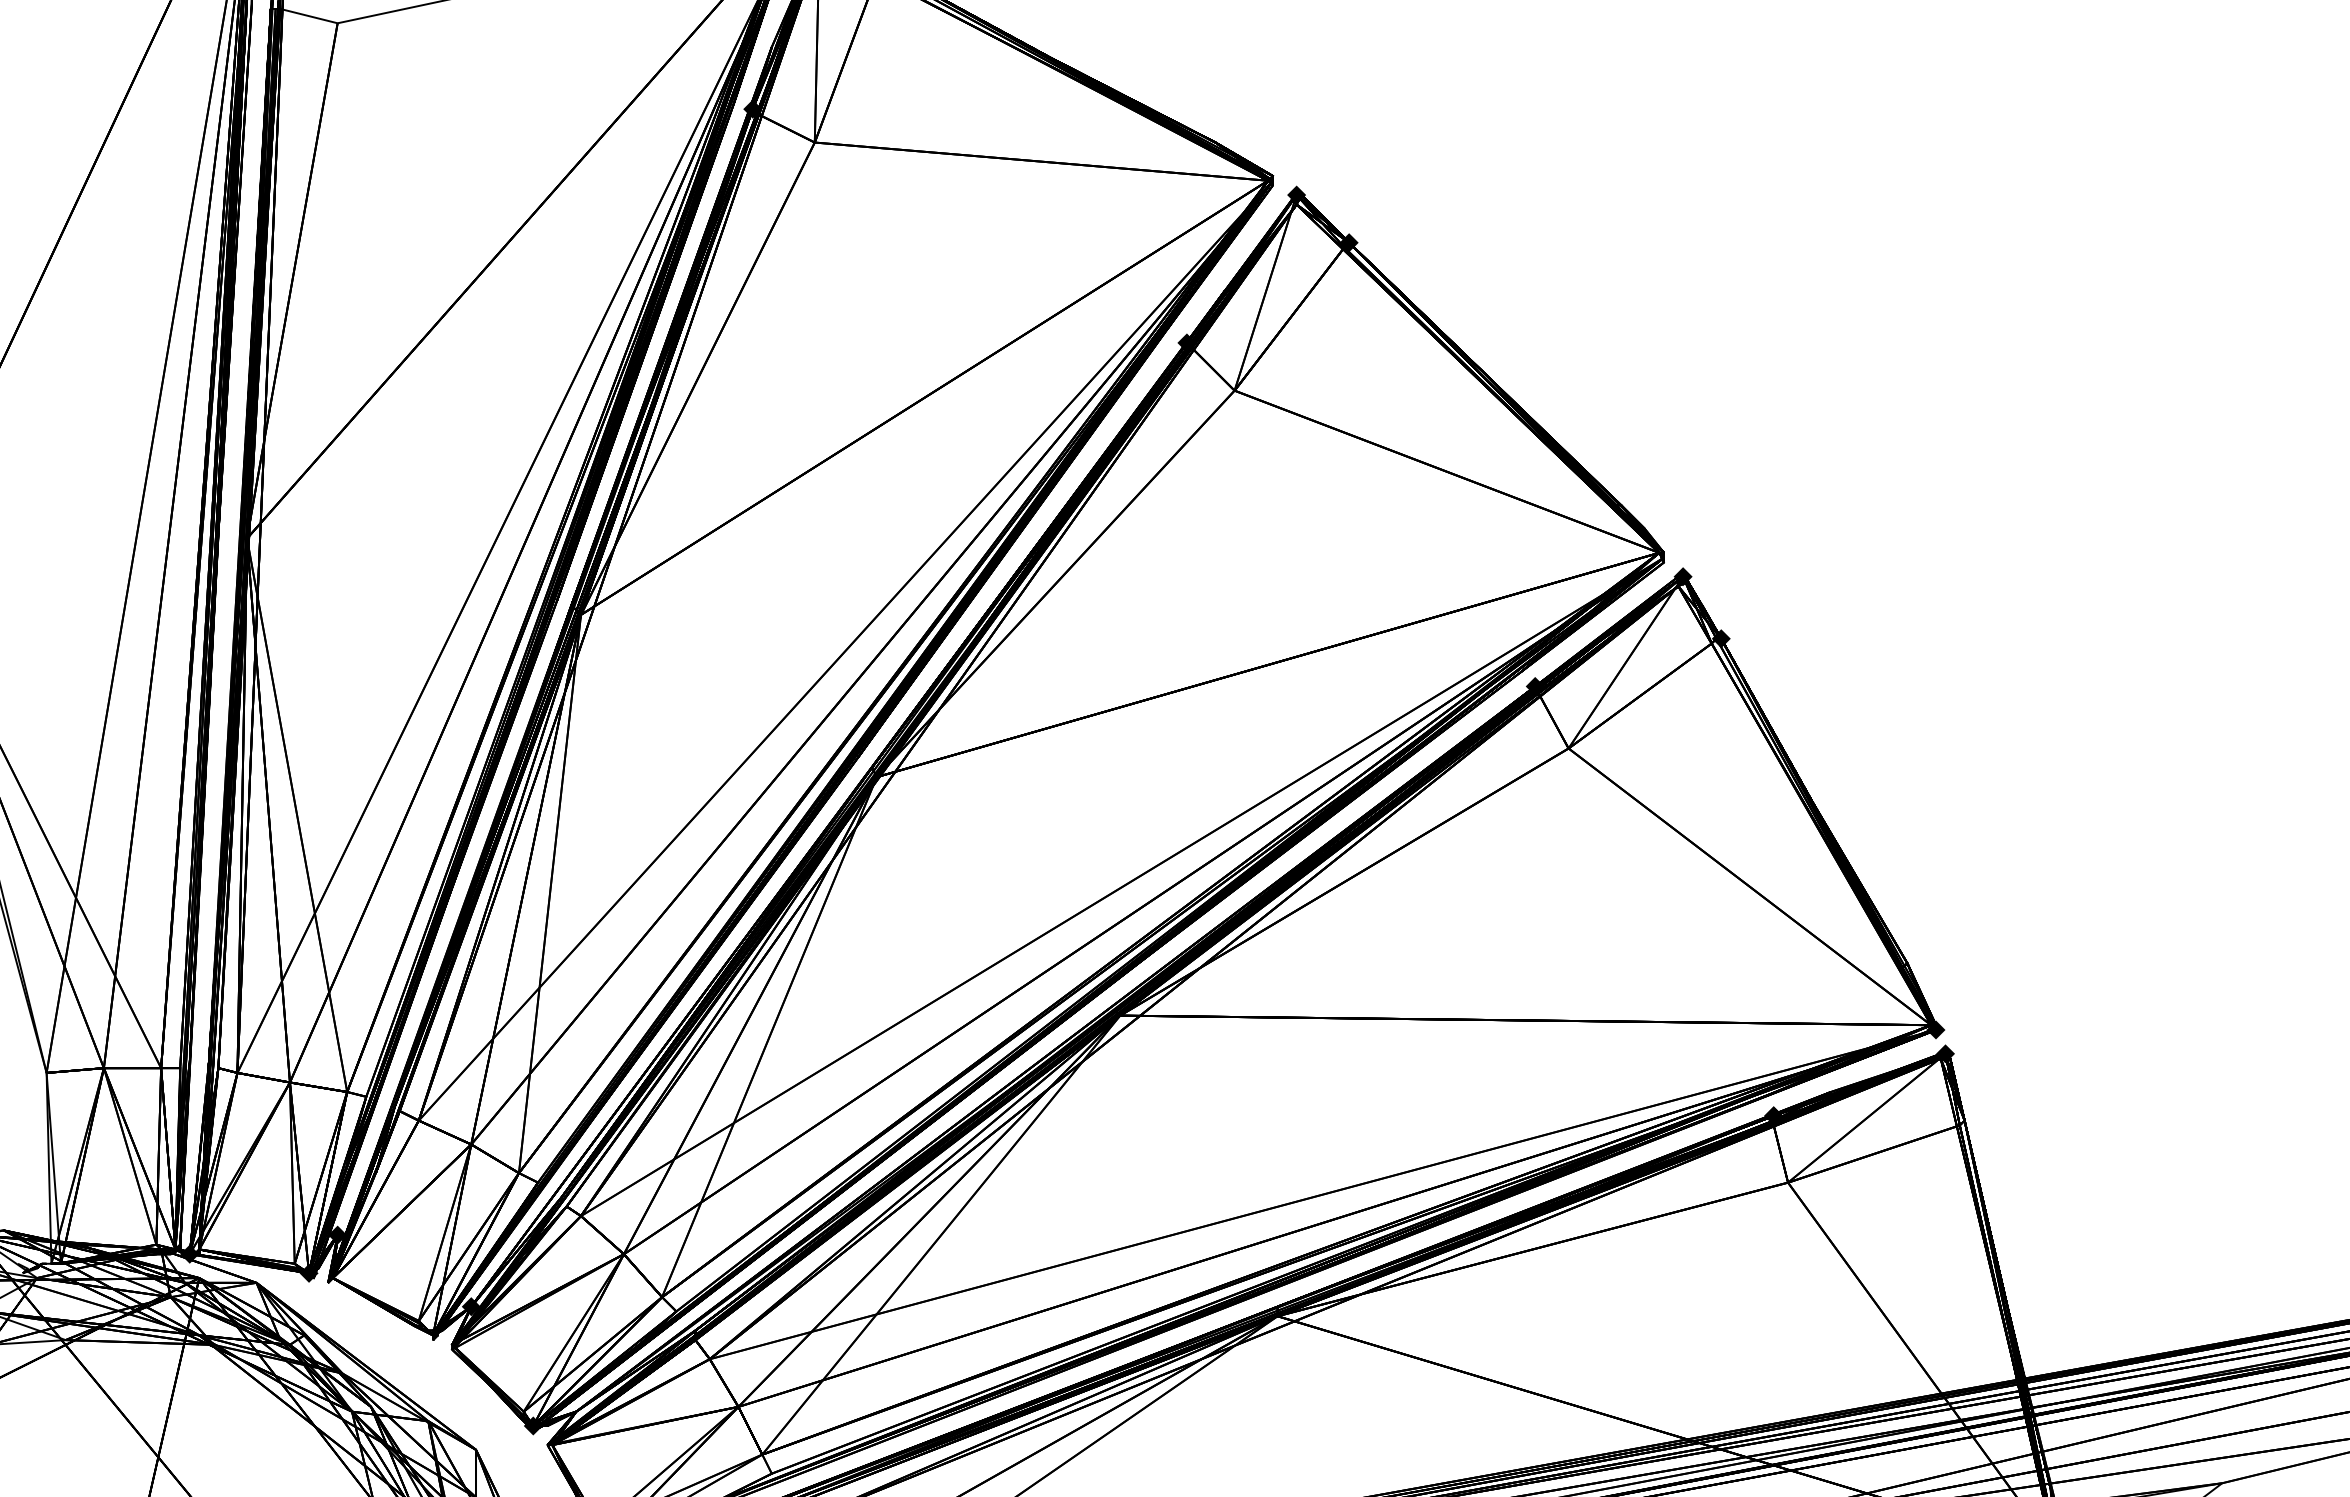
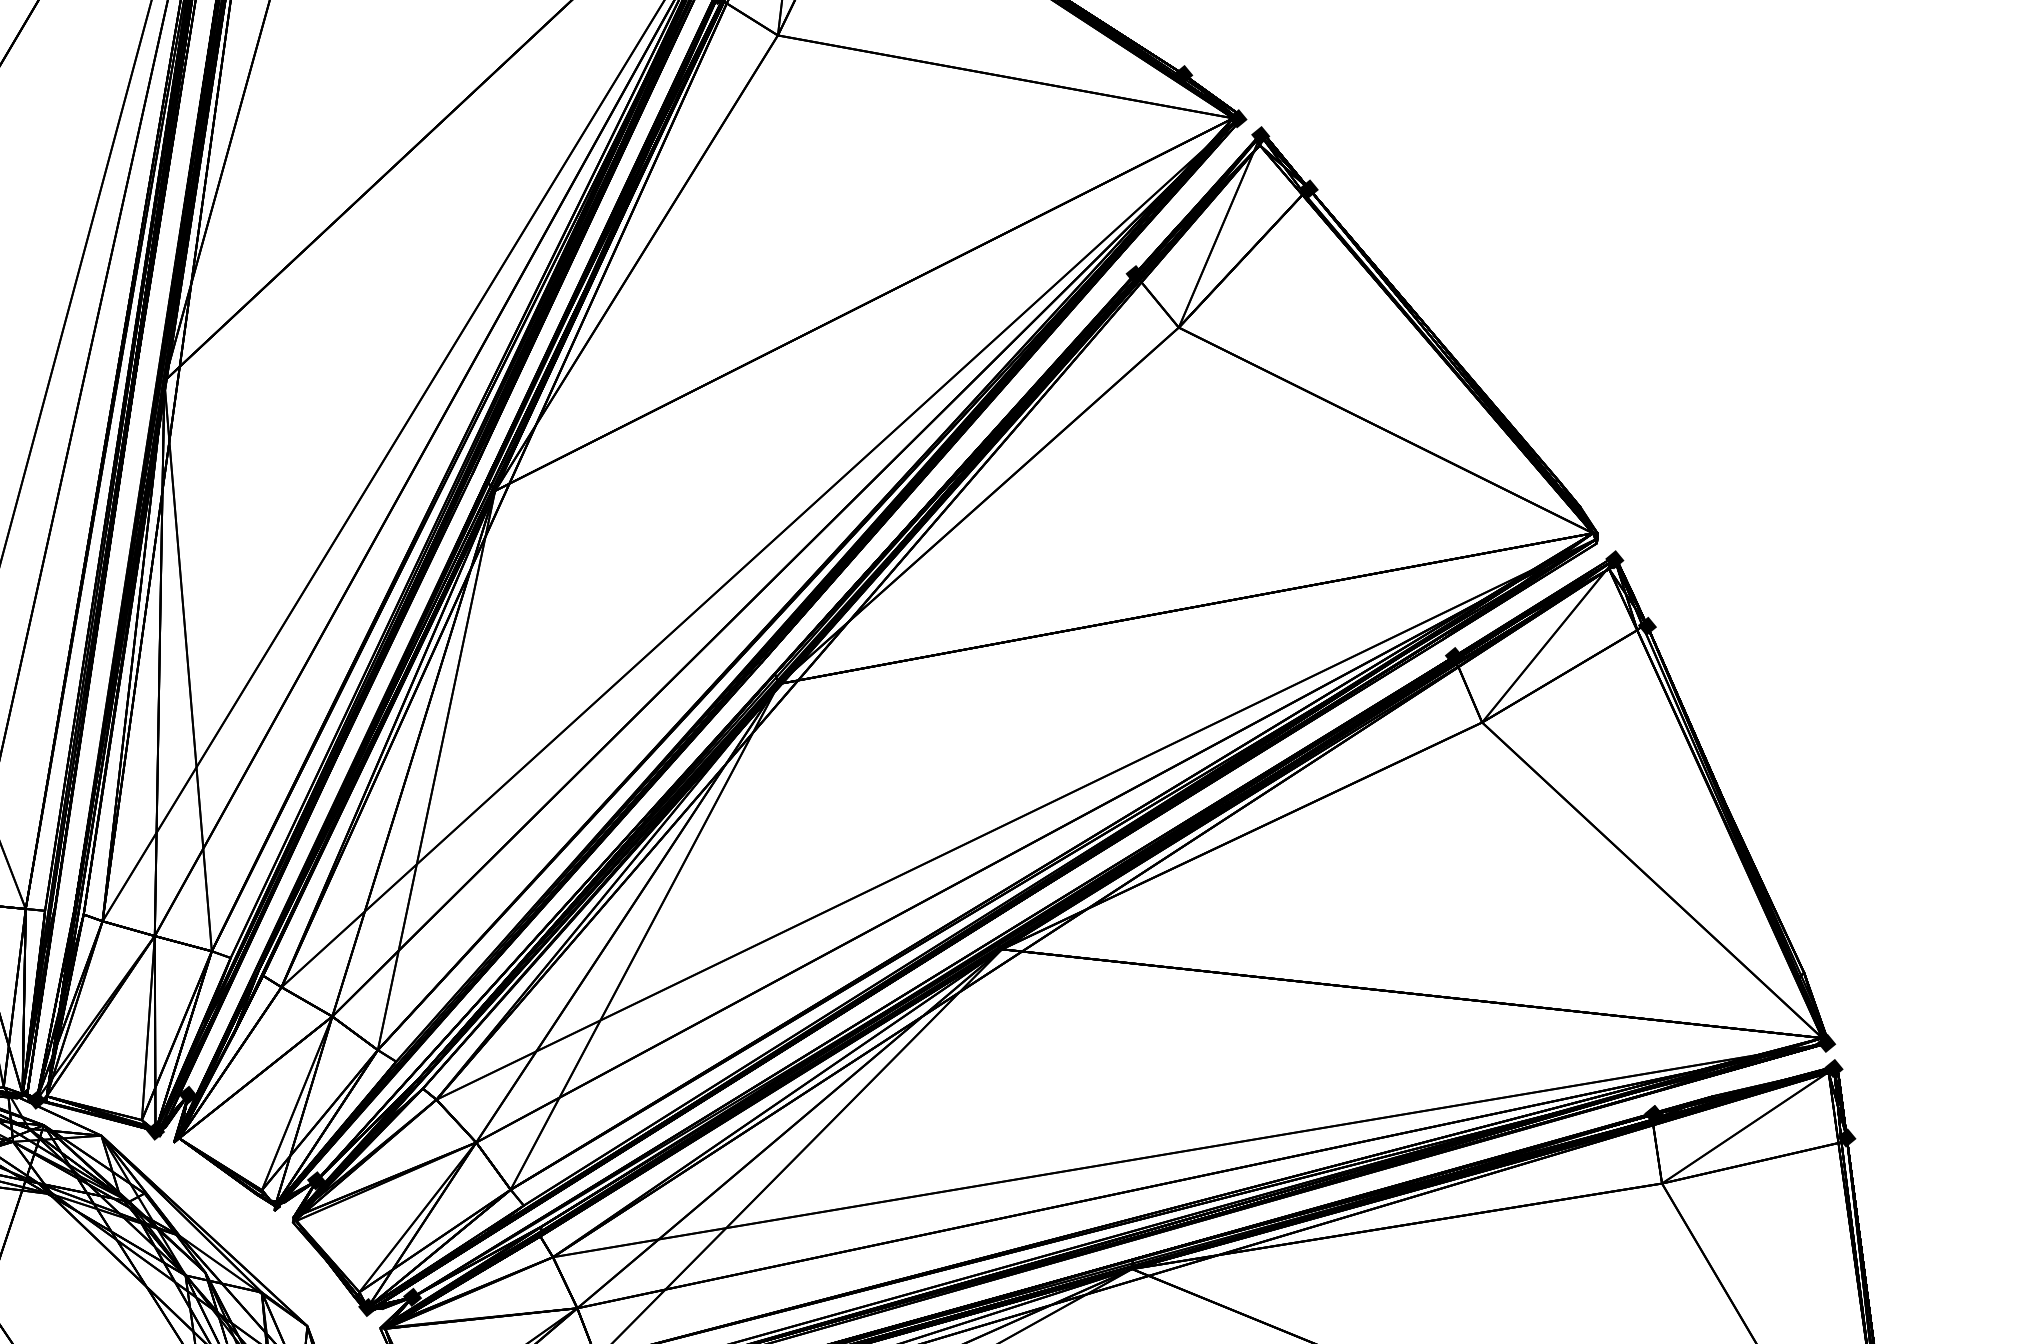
fill: (1215, 142) -> (1183, 74), added
fill: (1272, 180) -> (1237, 118), added
fill: (1964, 1120) -> (1846, 1137), added
fill: (575, 1411) -> (411, 1297), added

